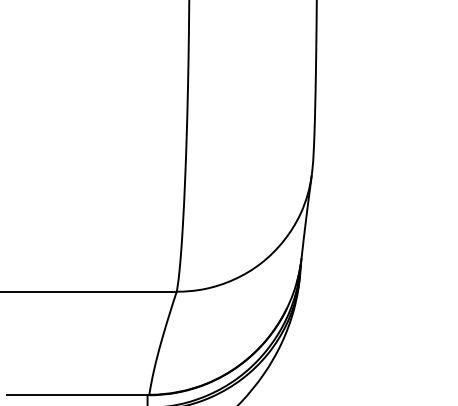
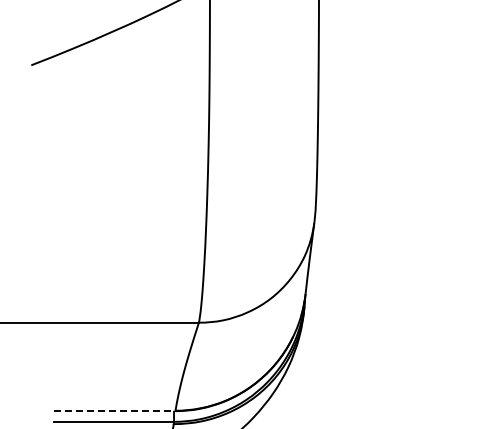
line: (77, 394) -> (114, 410), solid -> dashed

